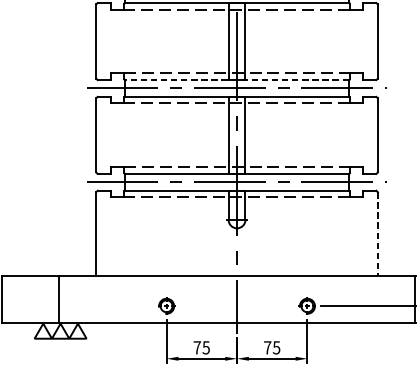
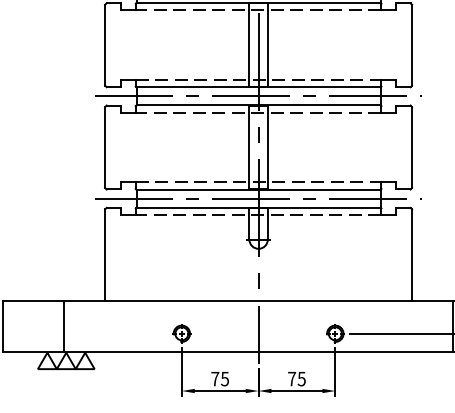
line: (236, 80) -> (258, 87), dashed -> solid
line: (378, 234) -> (412, 255), dashed -> solid

